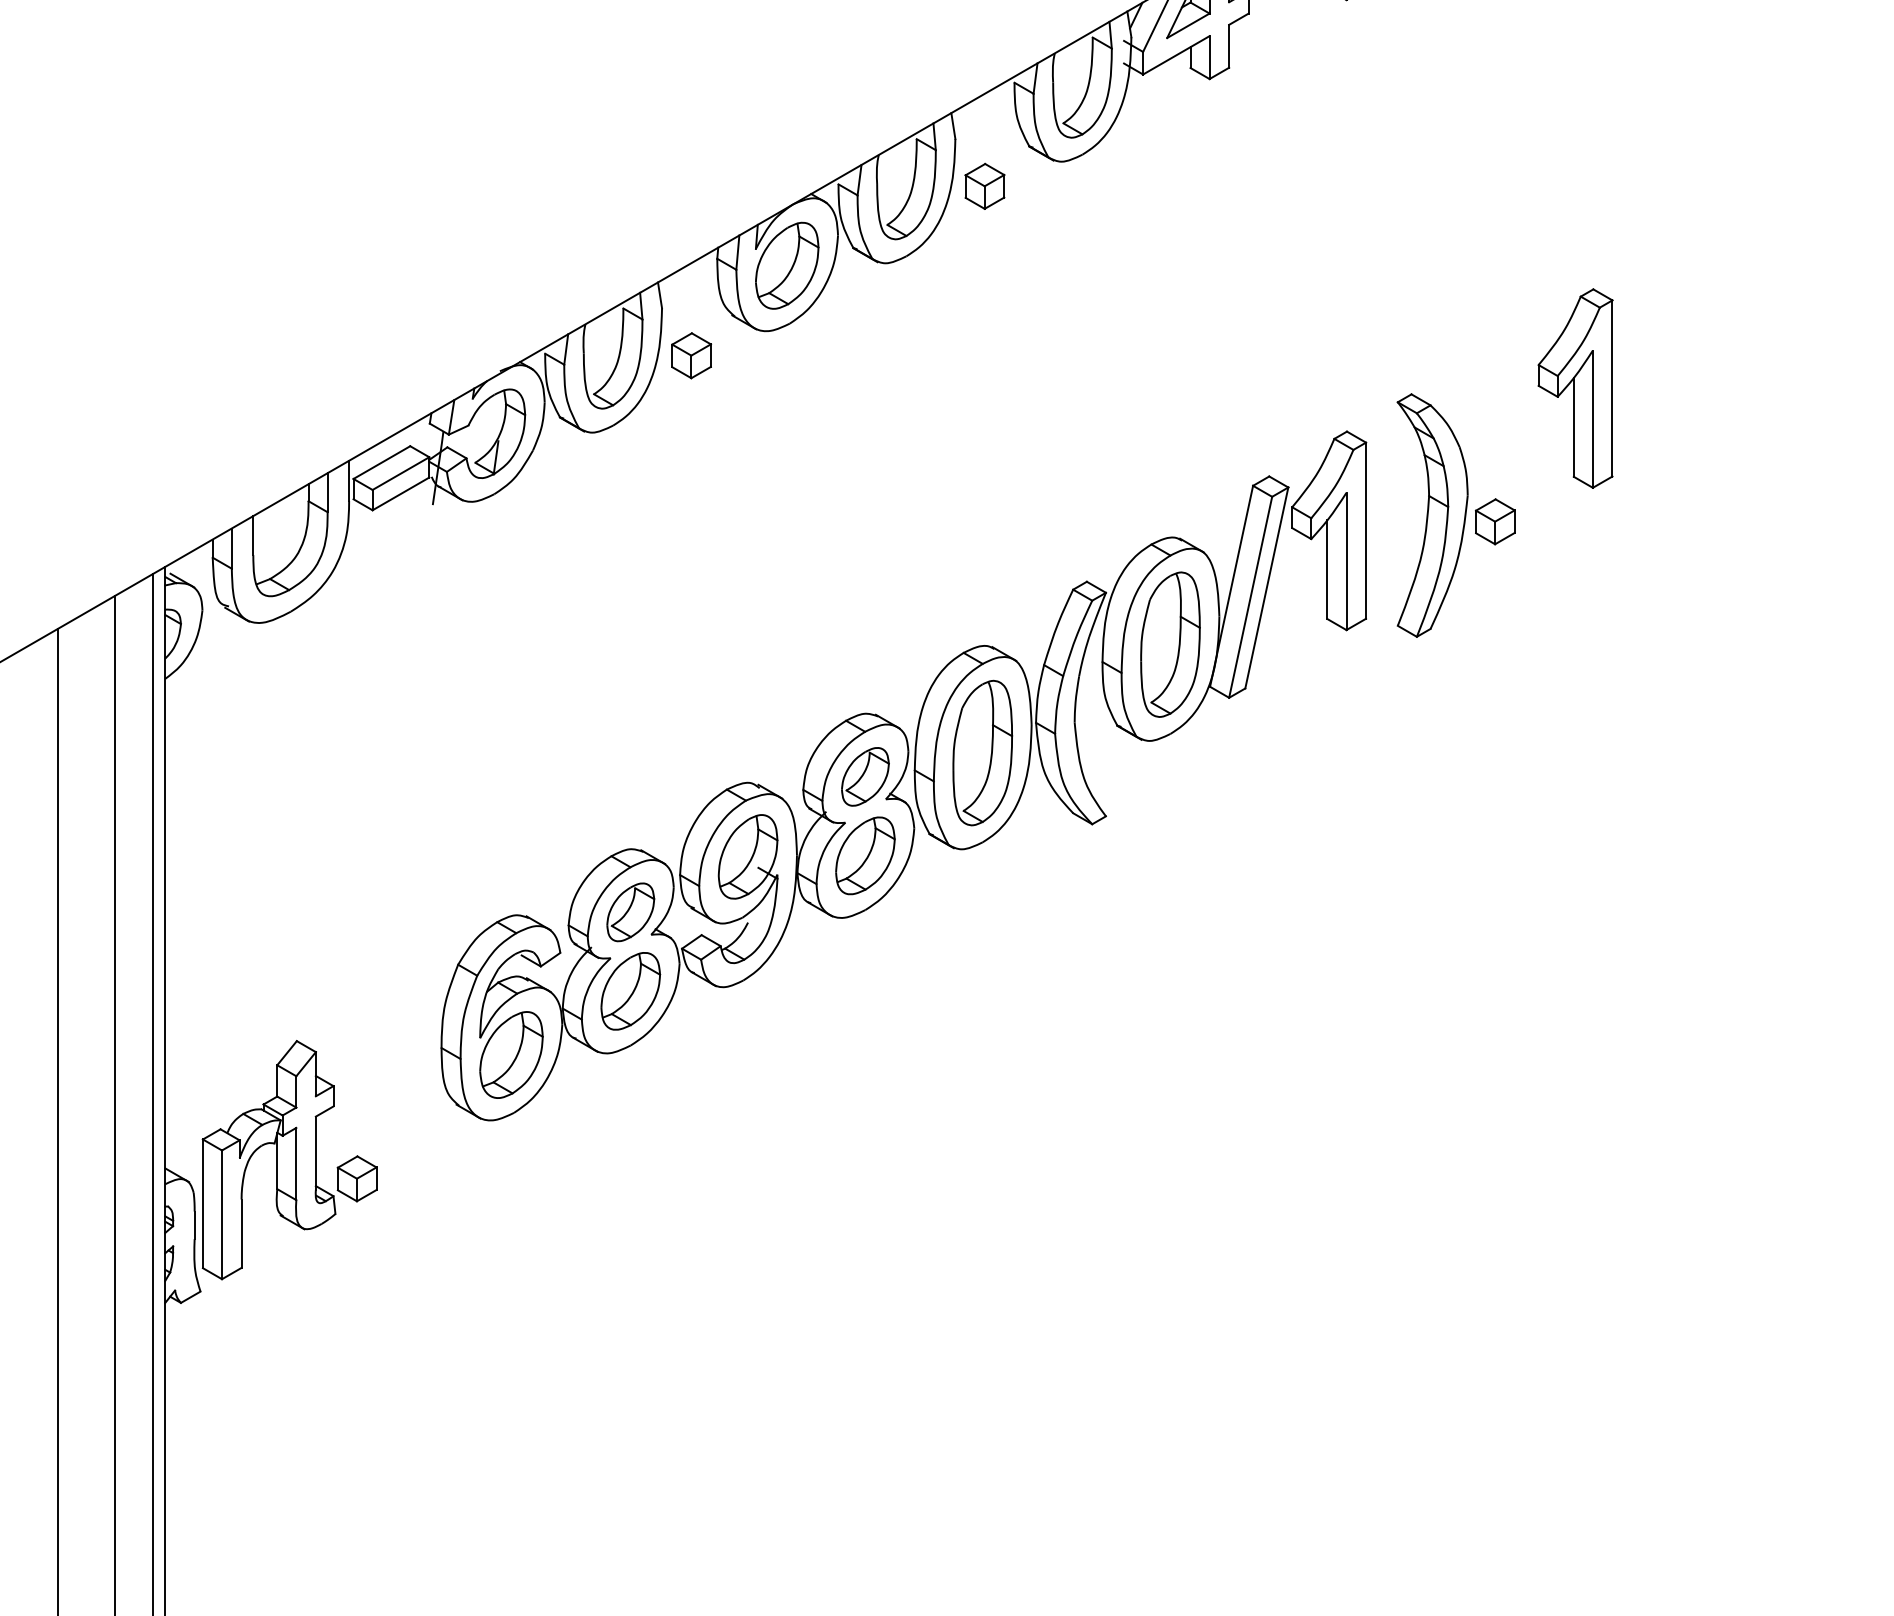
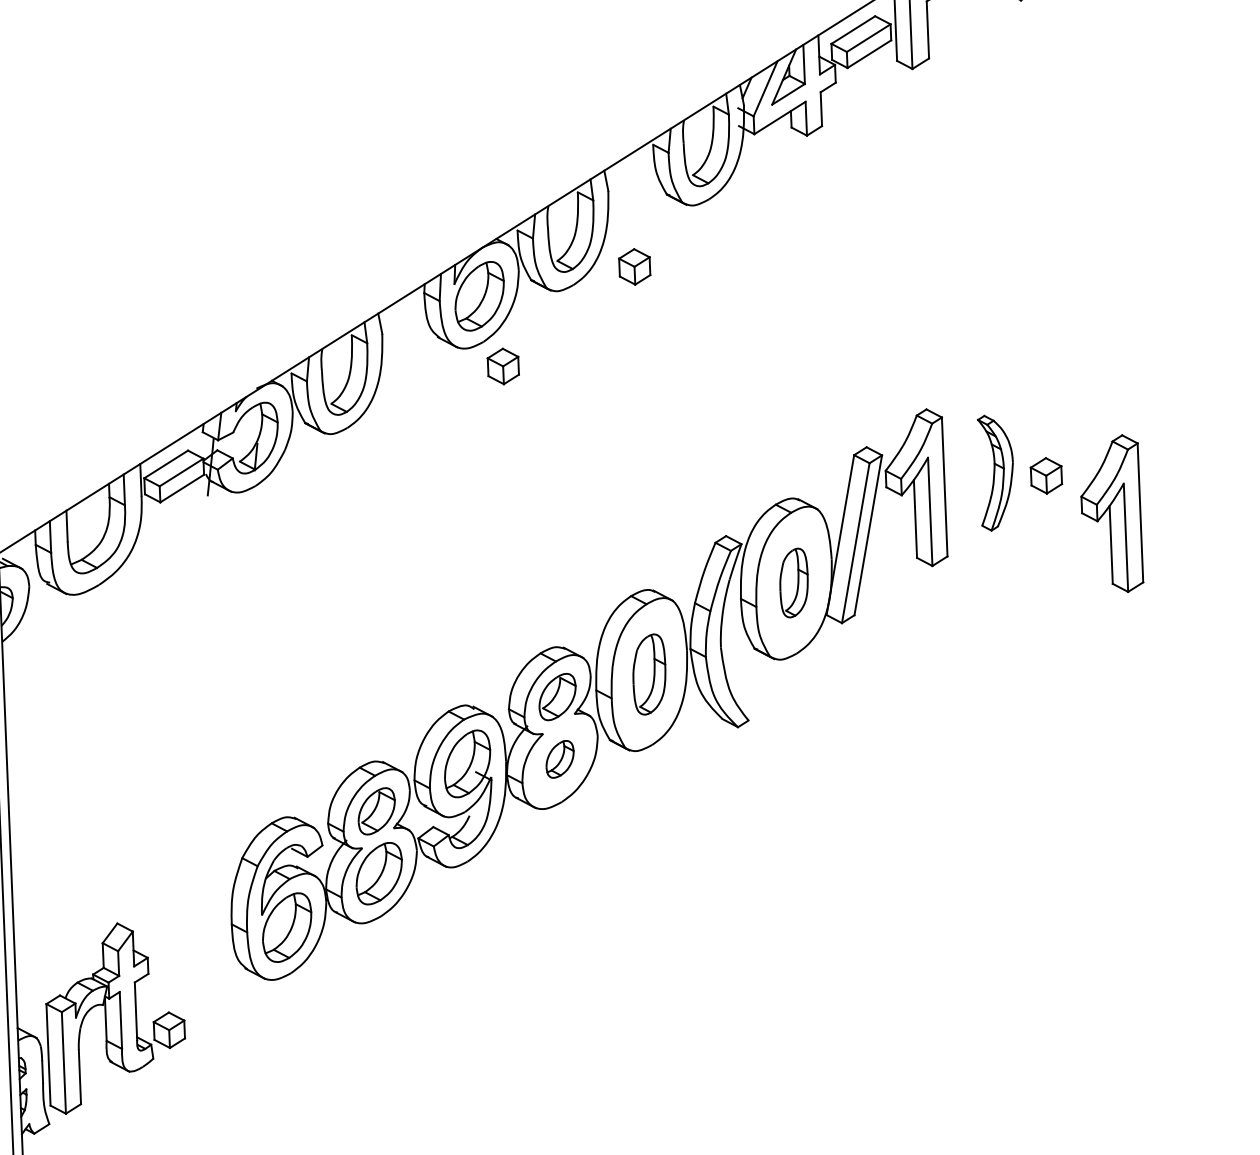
part: (984, 185) -> (634, 266), moved
part: (691, 355) -> (503, 366), moved
part: (1575, 388) -> (1111, 514), moved
part: (1432, 515) -> (996, 472), size x0.6
part: (1170, 644) -> (794, 582), size x0.6
part: (982, 752) -> (649, 674), size x0.7
part: (865, 855) -> (560, 759), size x0.6

